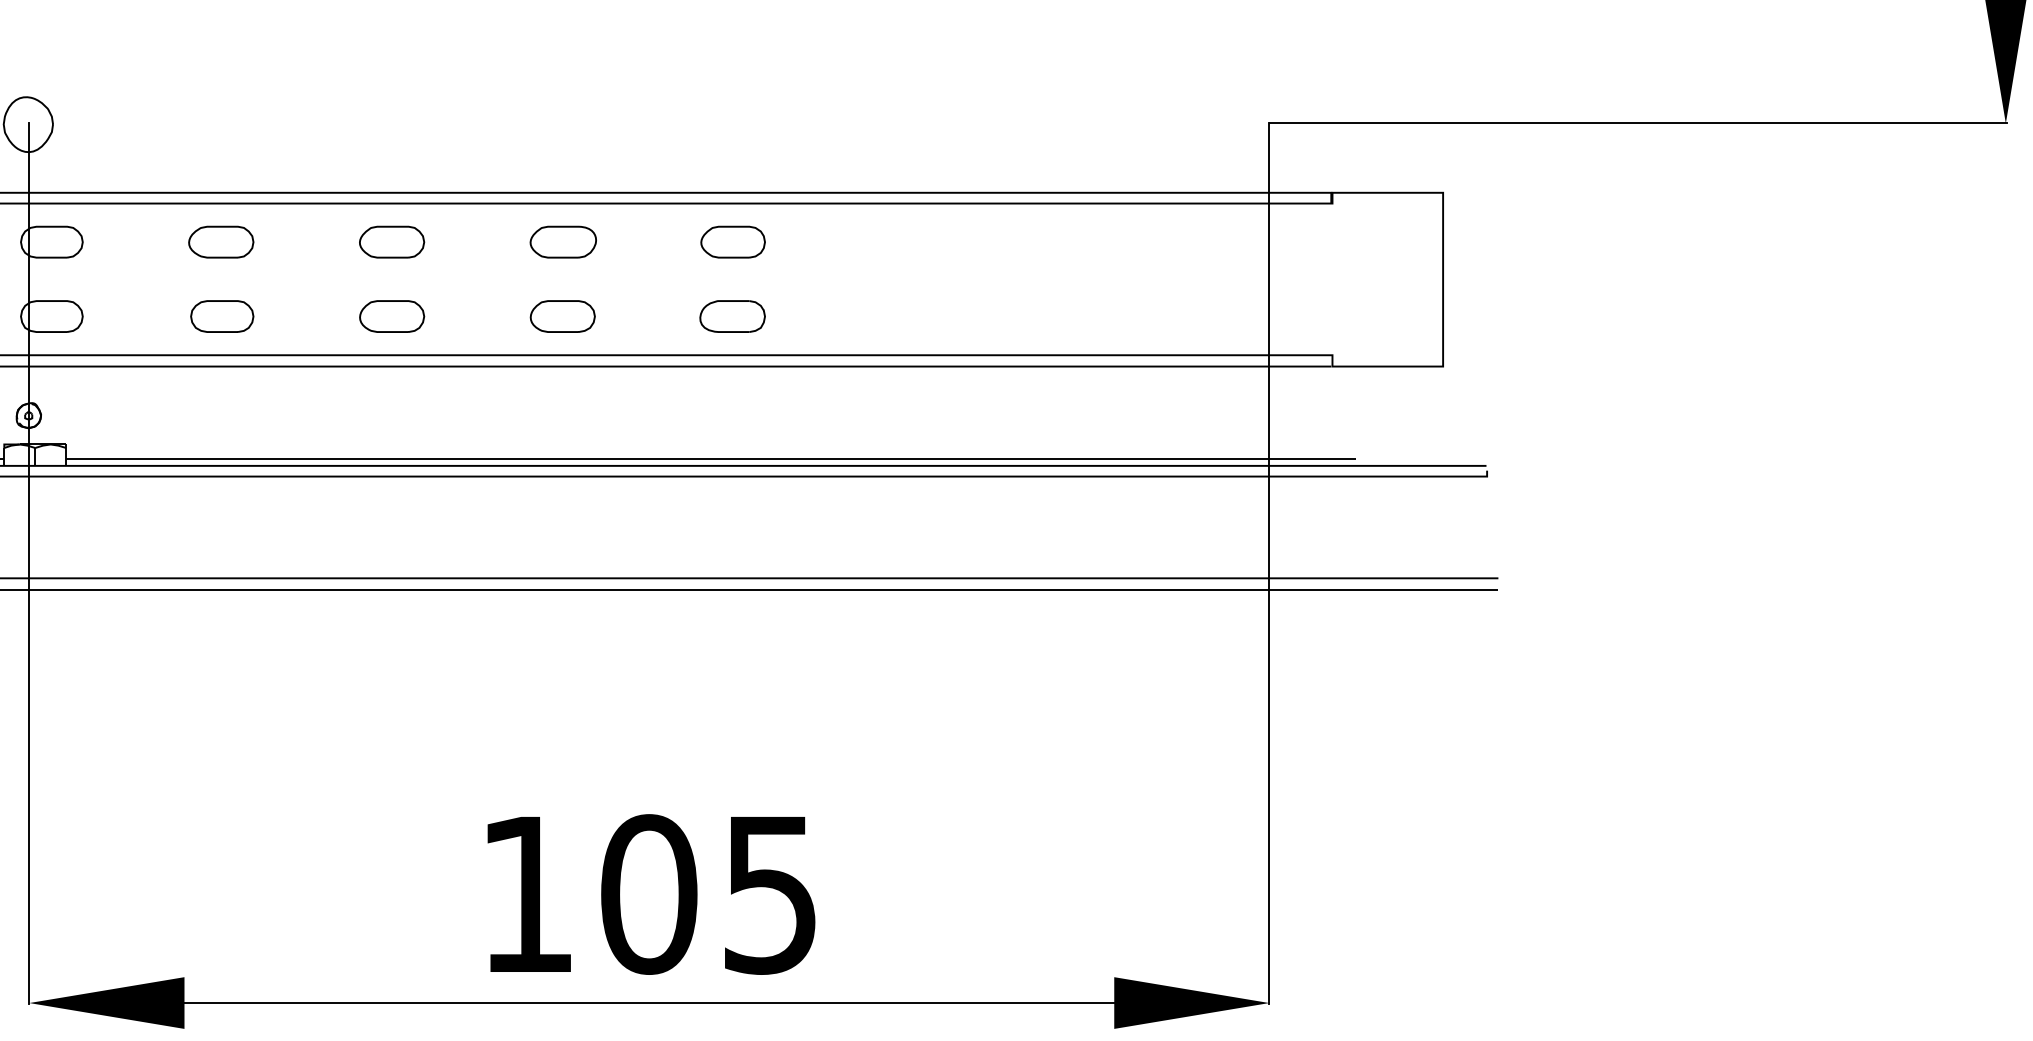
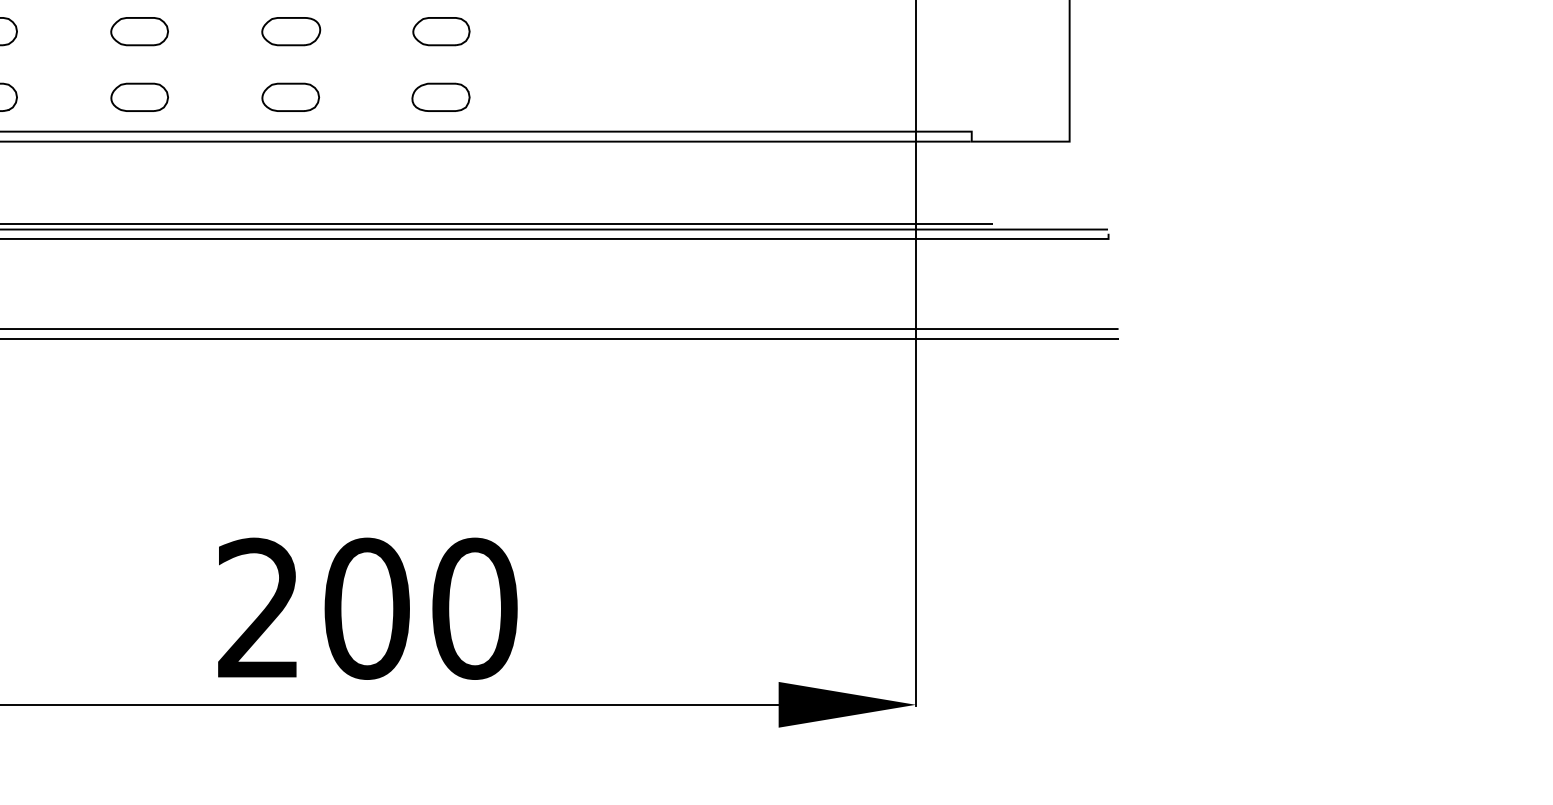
text: (649, 894) -> (367, 608), 105 -> 200

